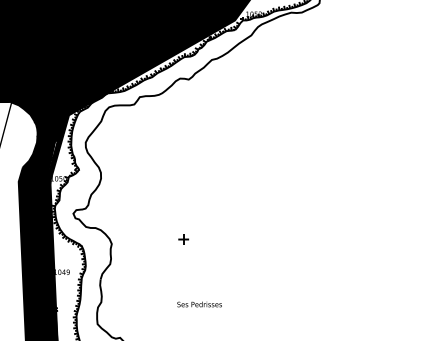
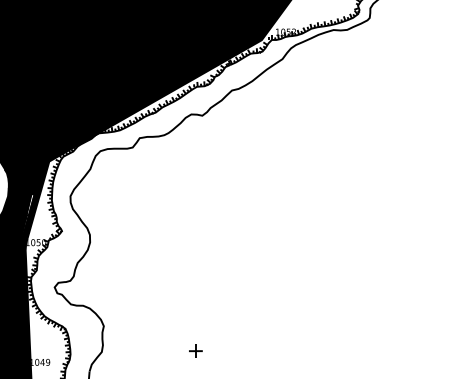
part: (183, 239) -> (195, 351), moved

